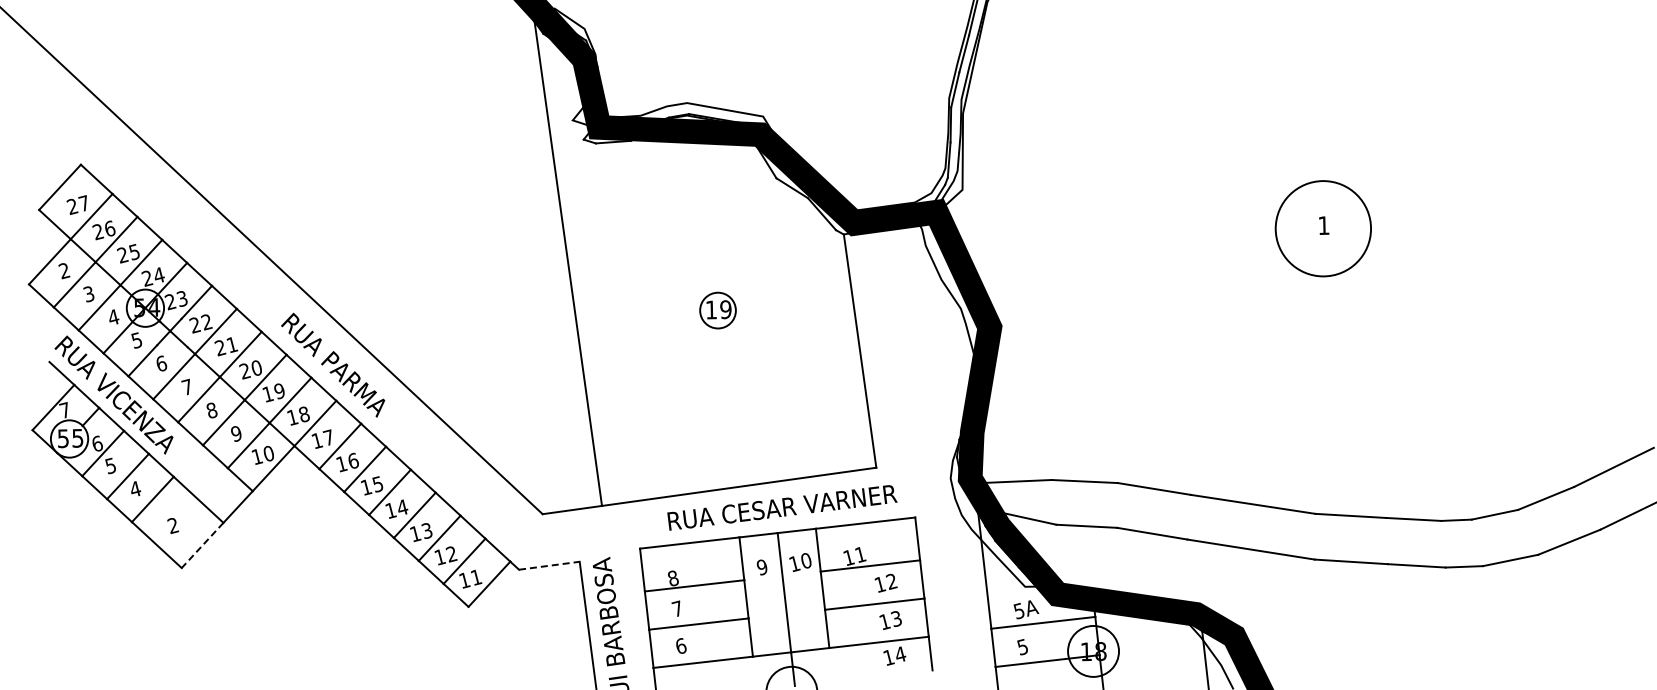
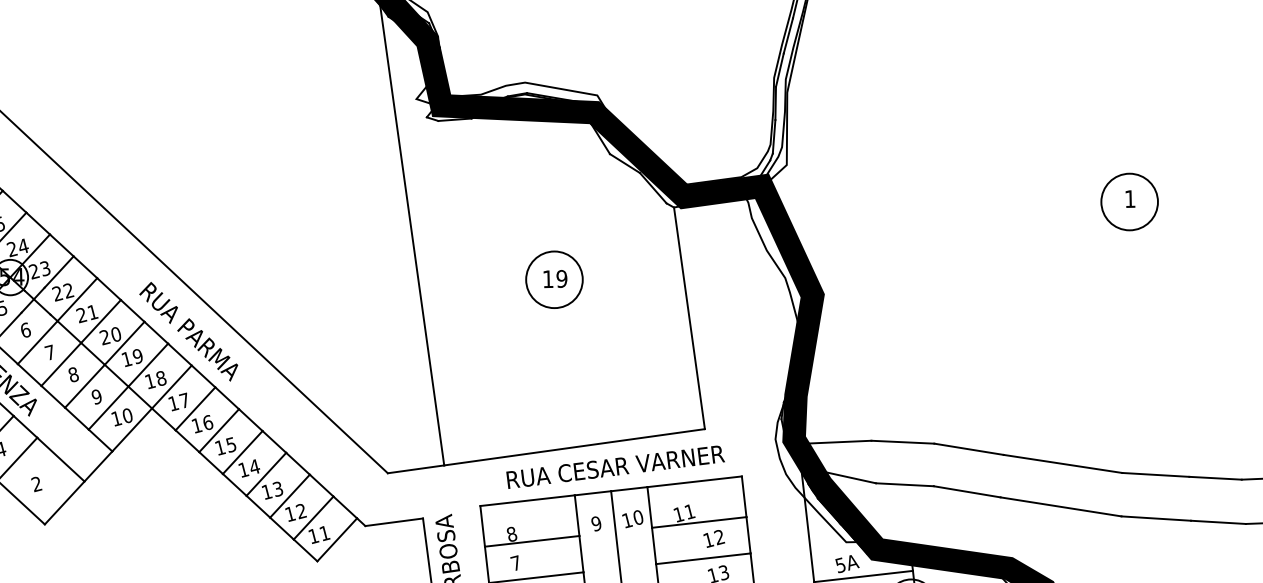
circle: (1323, 228) -> (1129, 201), size x0.62
circle: (717, 310) -> (553, 279), size x1.67
line: (202, 545) -> (64, 503), dashed -> solid
line: (549, 565) -> (394, 522), dashed -> solid

